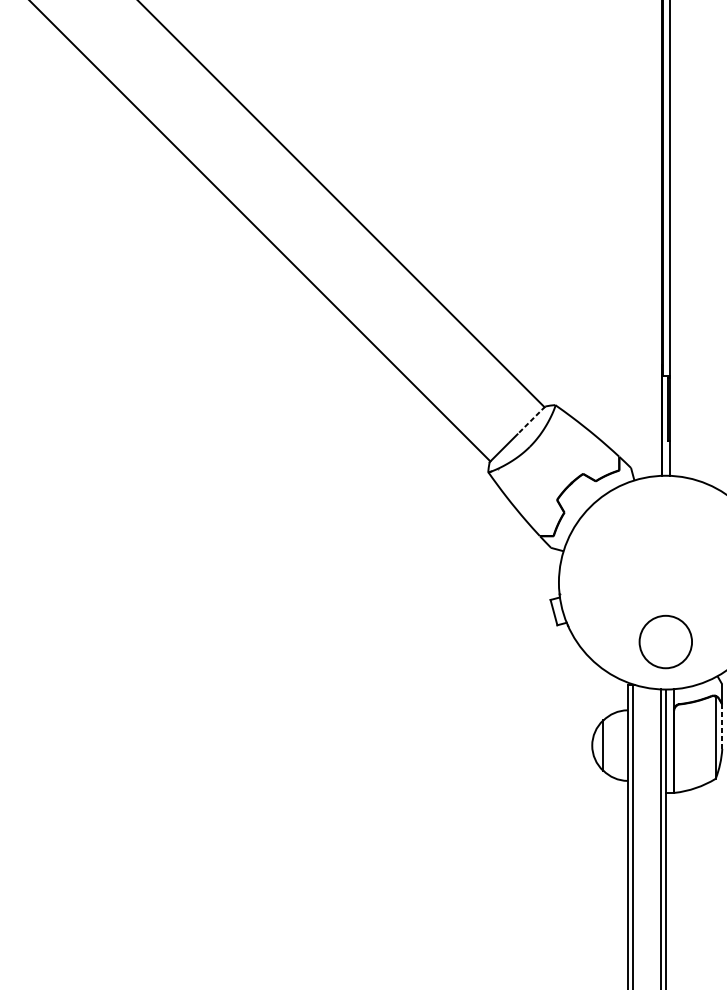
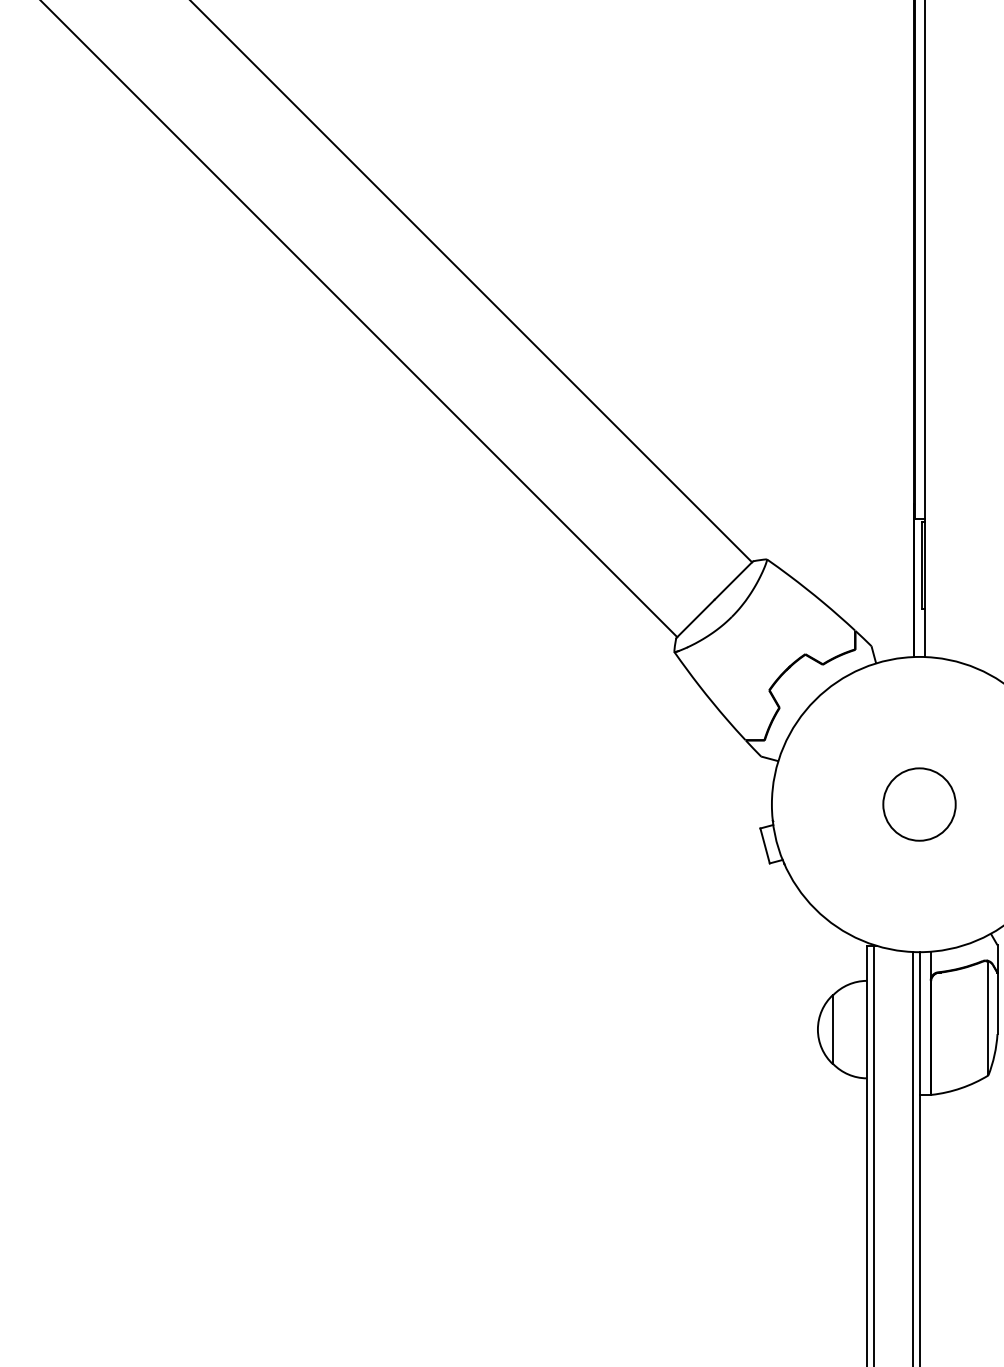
line: (531, 420) -> (733, 580), dashed -> solid
circle: (665, 641) -> (919, 804), moved
line: (722, 726) -> (997, 1003), dashed -> solid

